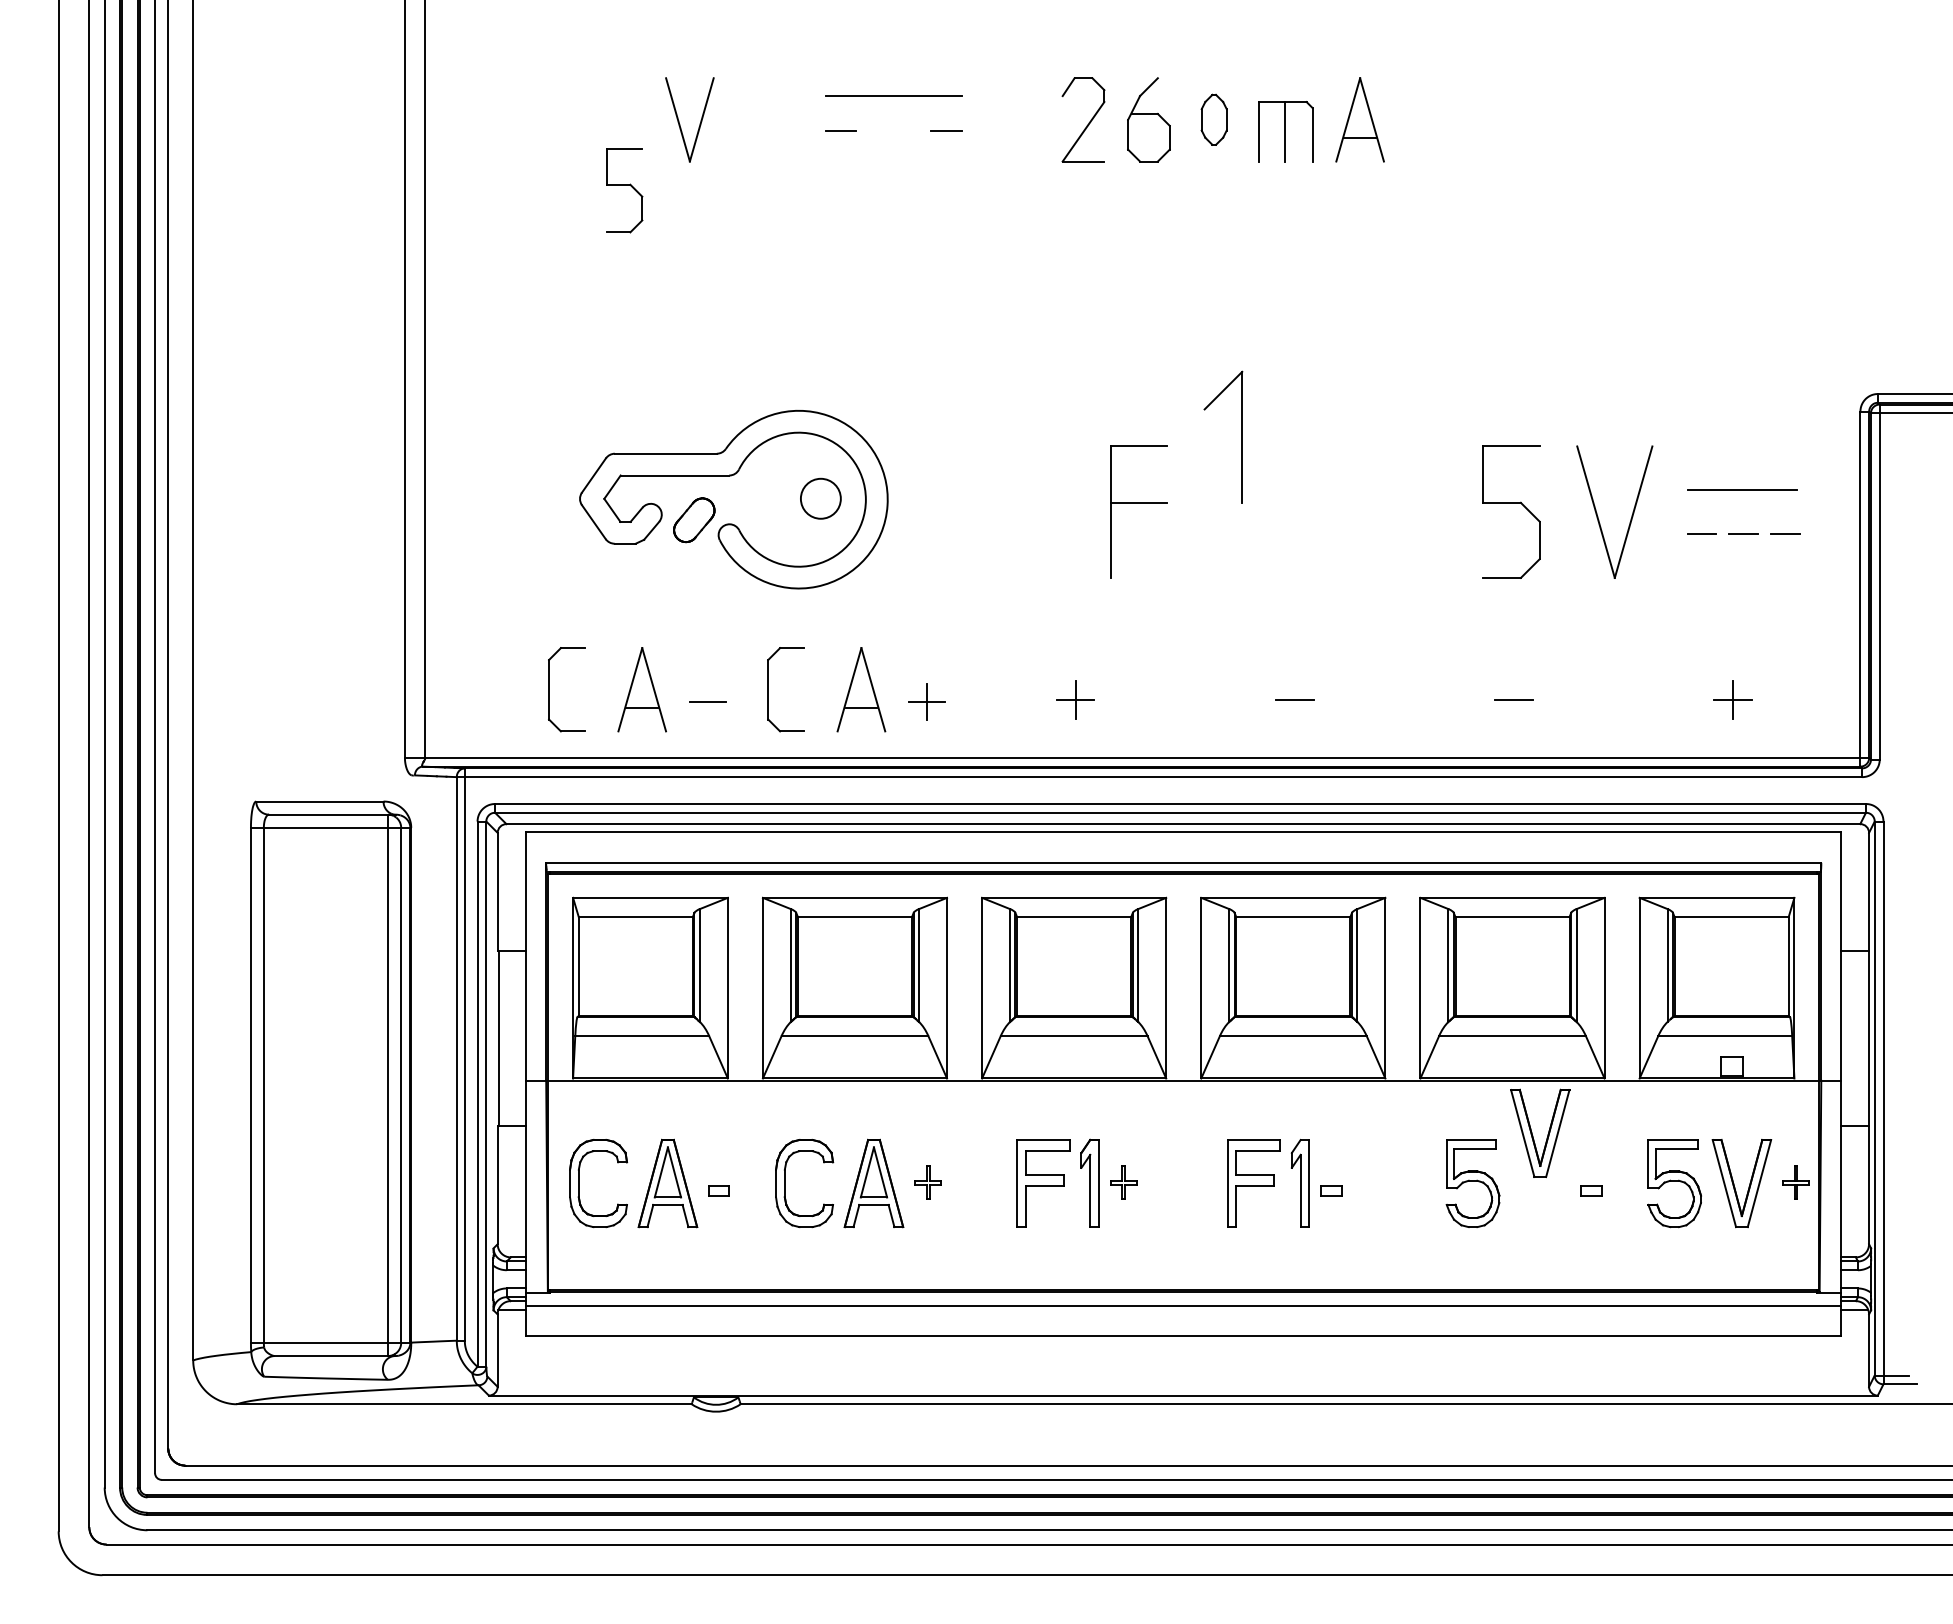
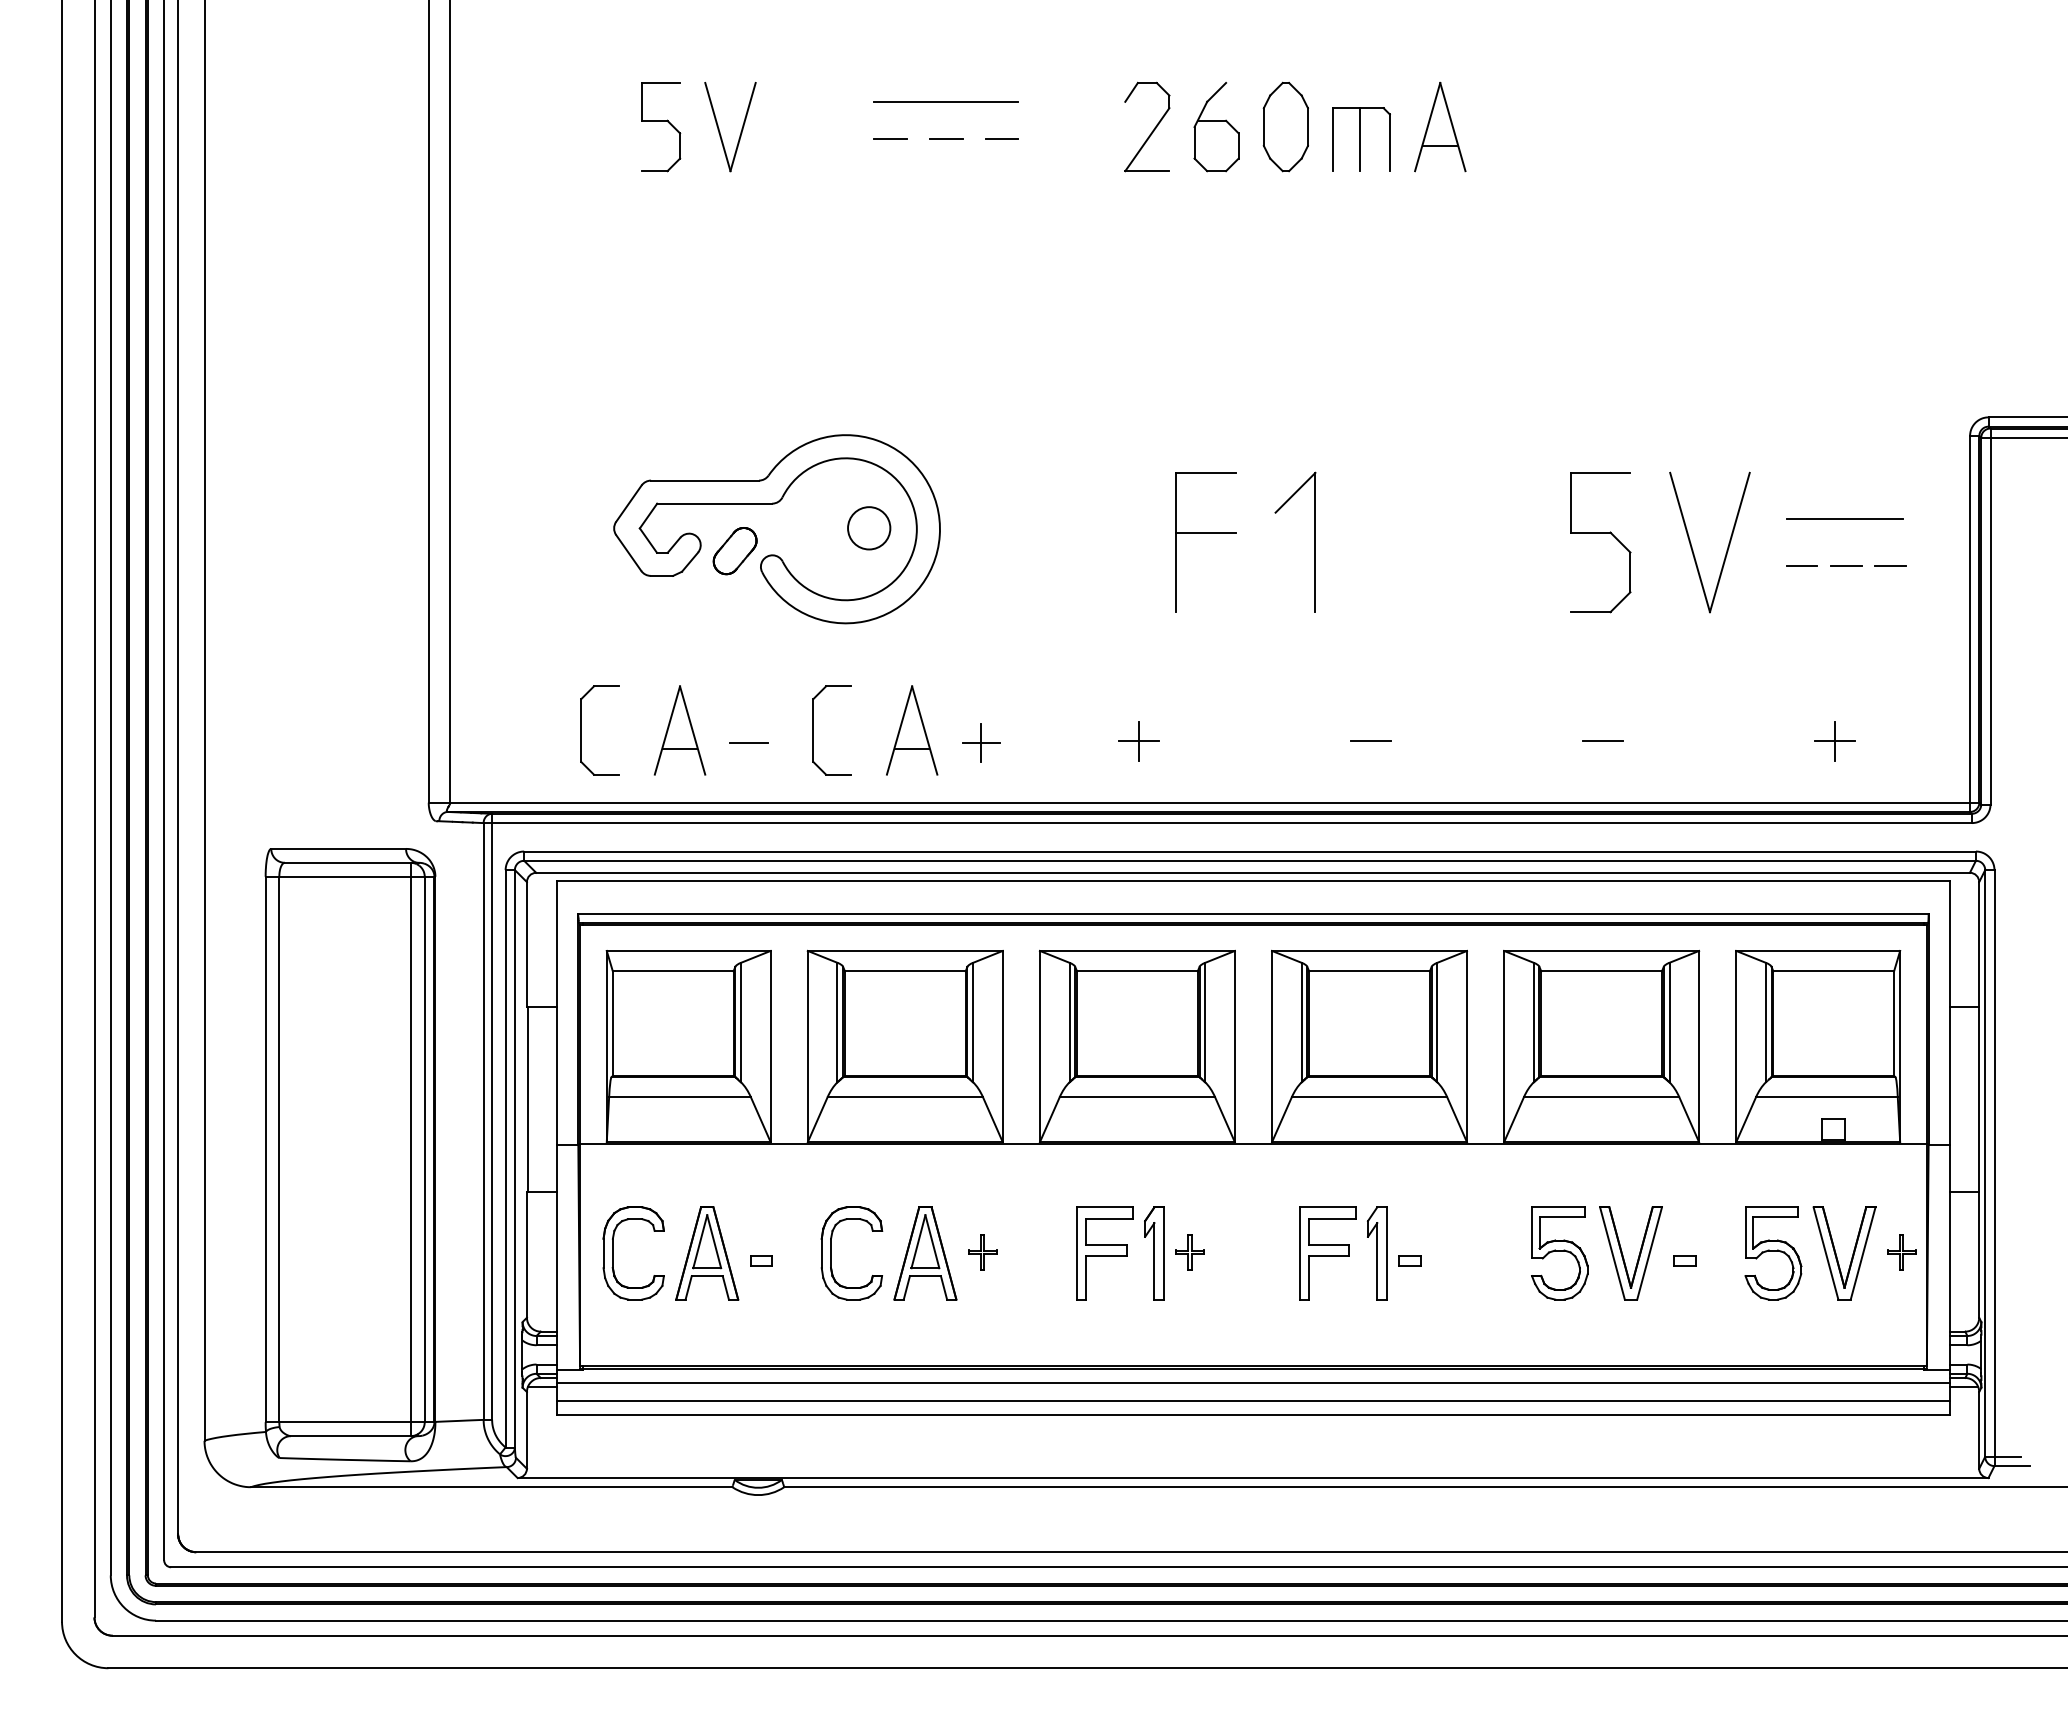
part: (1213, 119) -> (1285, 126), size x1.67
line: (893, 130) -> (946, 138), added
part: (624, 191) -> (661, 127), moved
part: (1241, 436) -> (1314, 541), moved
part: (1533, 1134) -> (1623, 1254), moved
line: (1183, 1323) -> (1253, 1401), added

